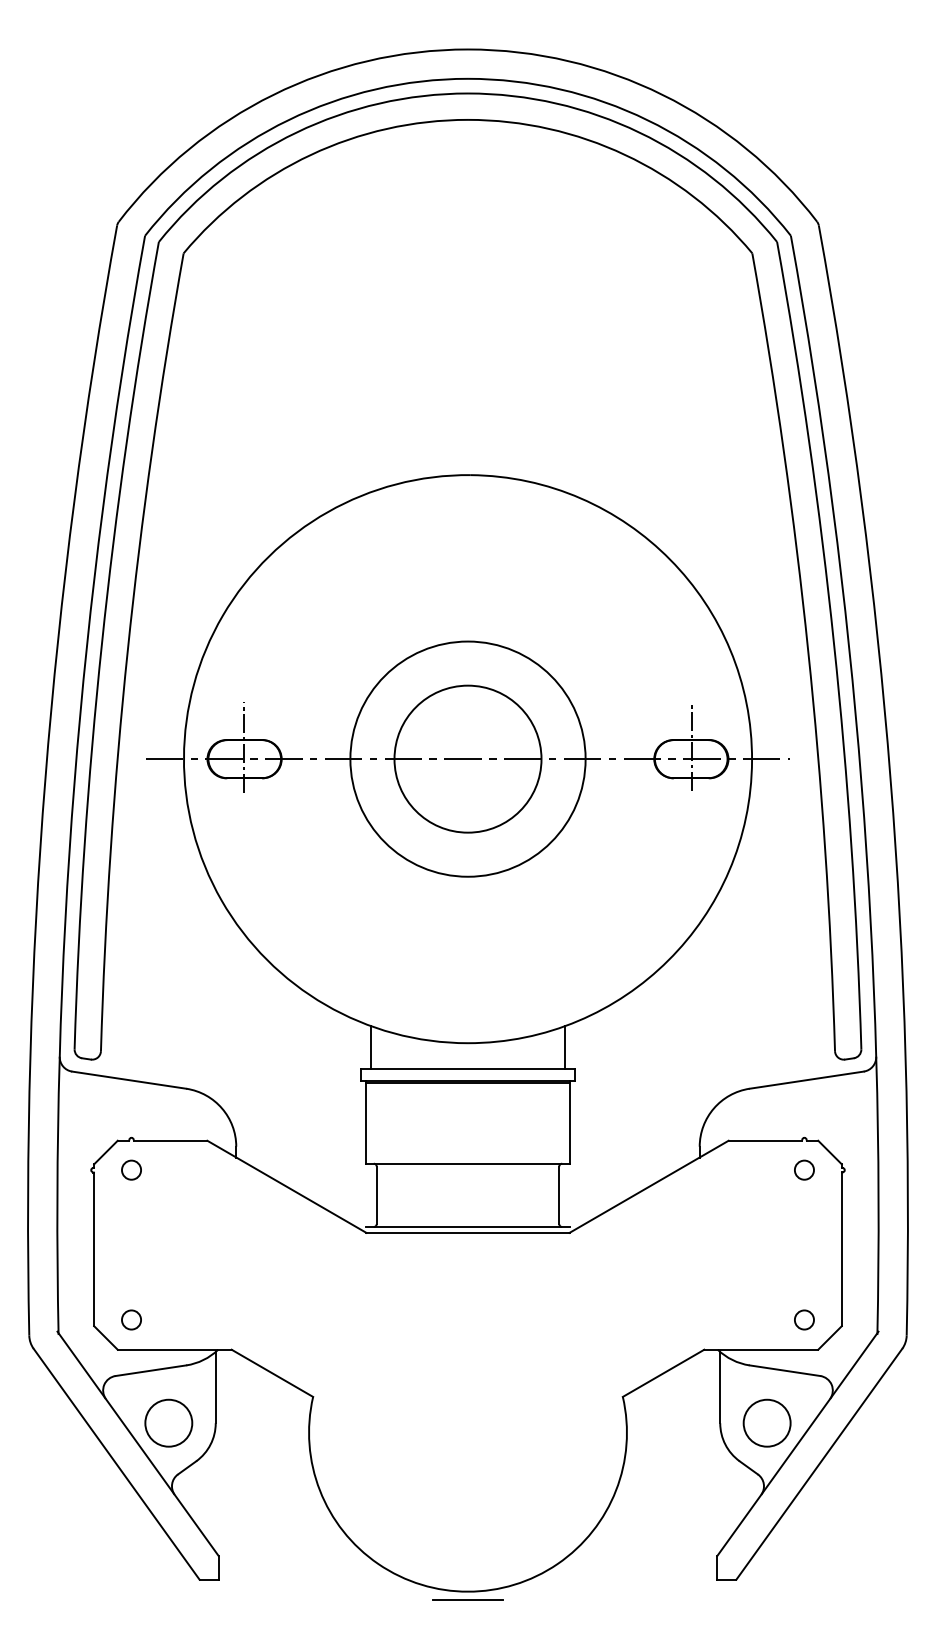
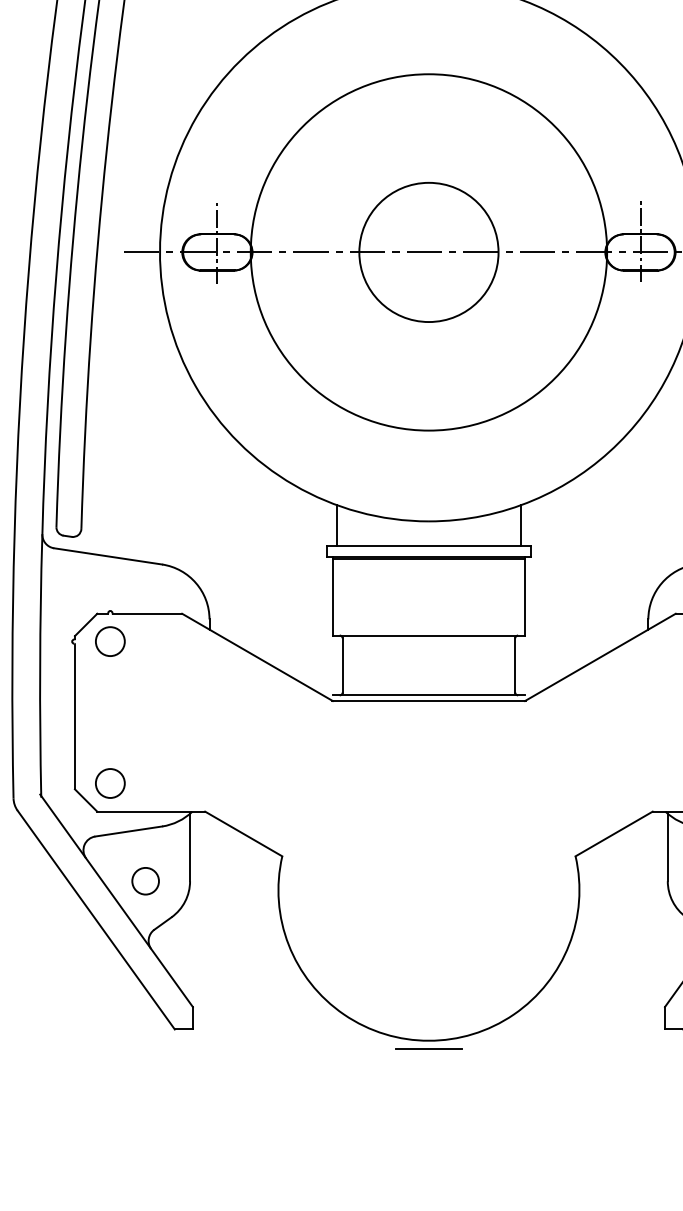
circle: (467, 758) -> (428, 251), size x1.6
circle: (131, 1169) -> (110, 640), size x1.6
circle: (131, 1319) -> (110, 783), size x1.6
circle: (168, 1422) -> (145, 880), size x0.6

